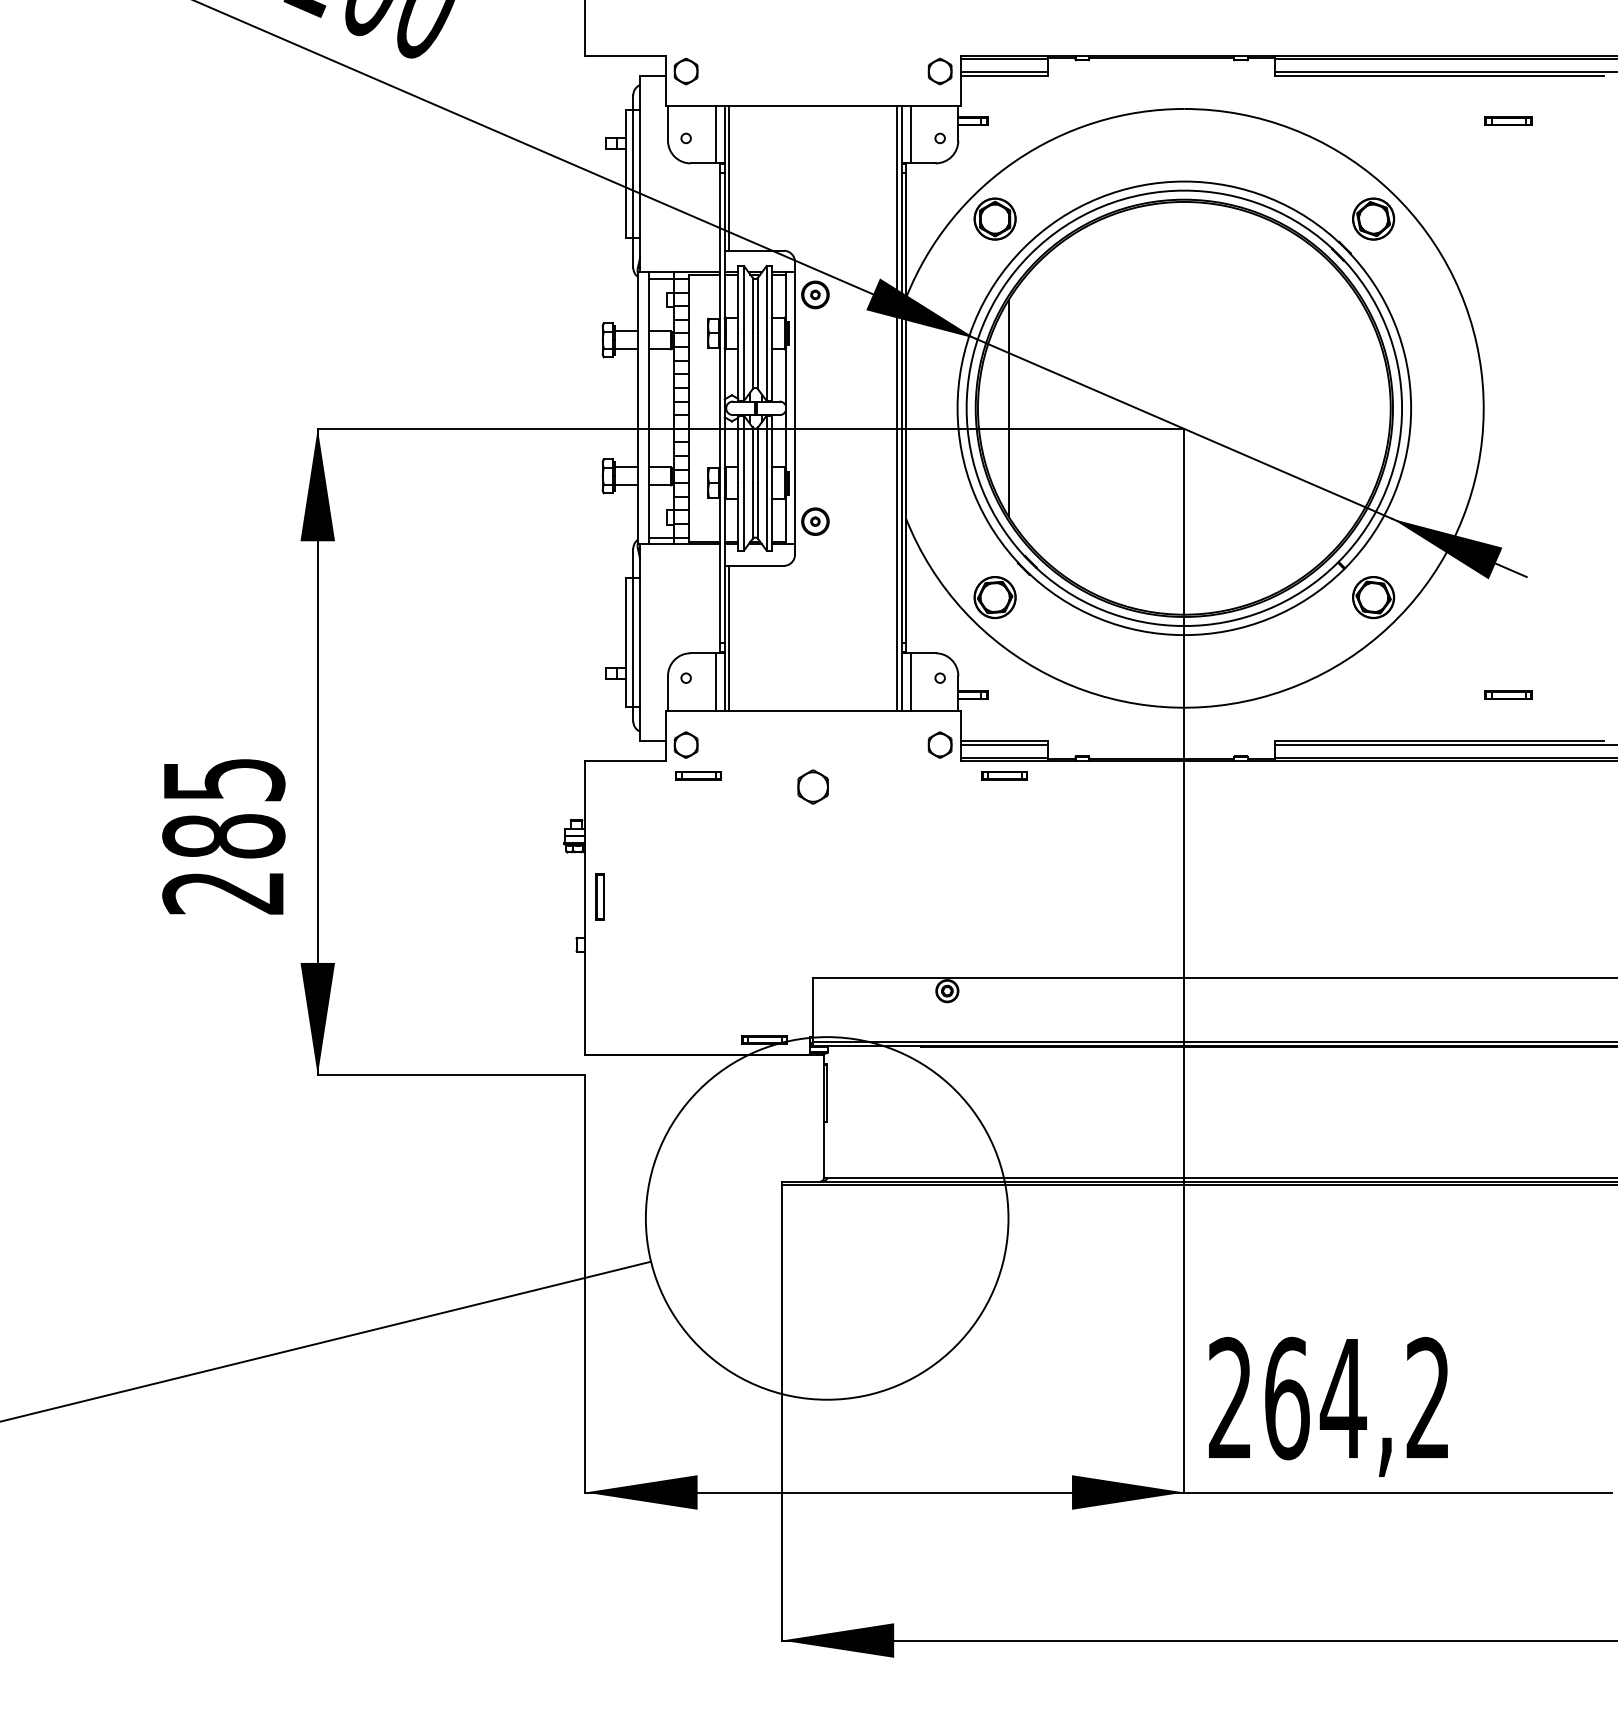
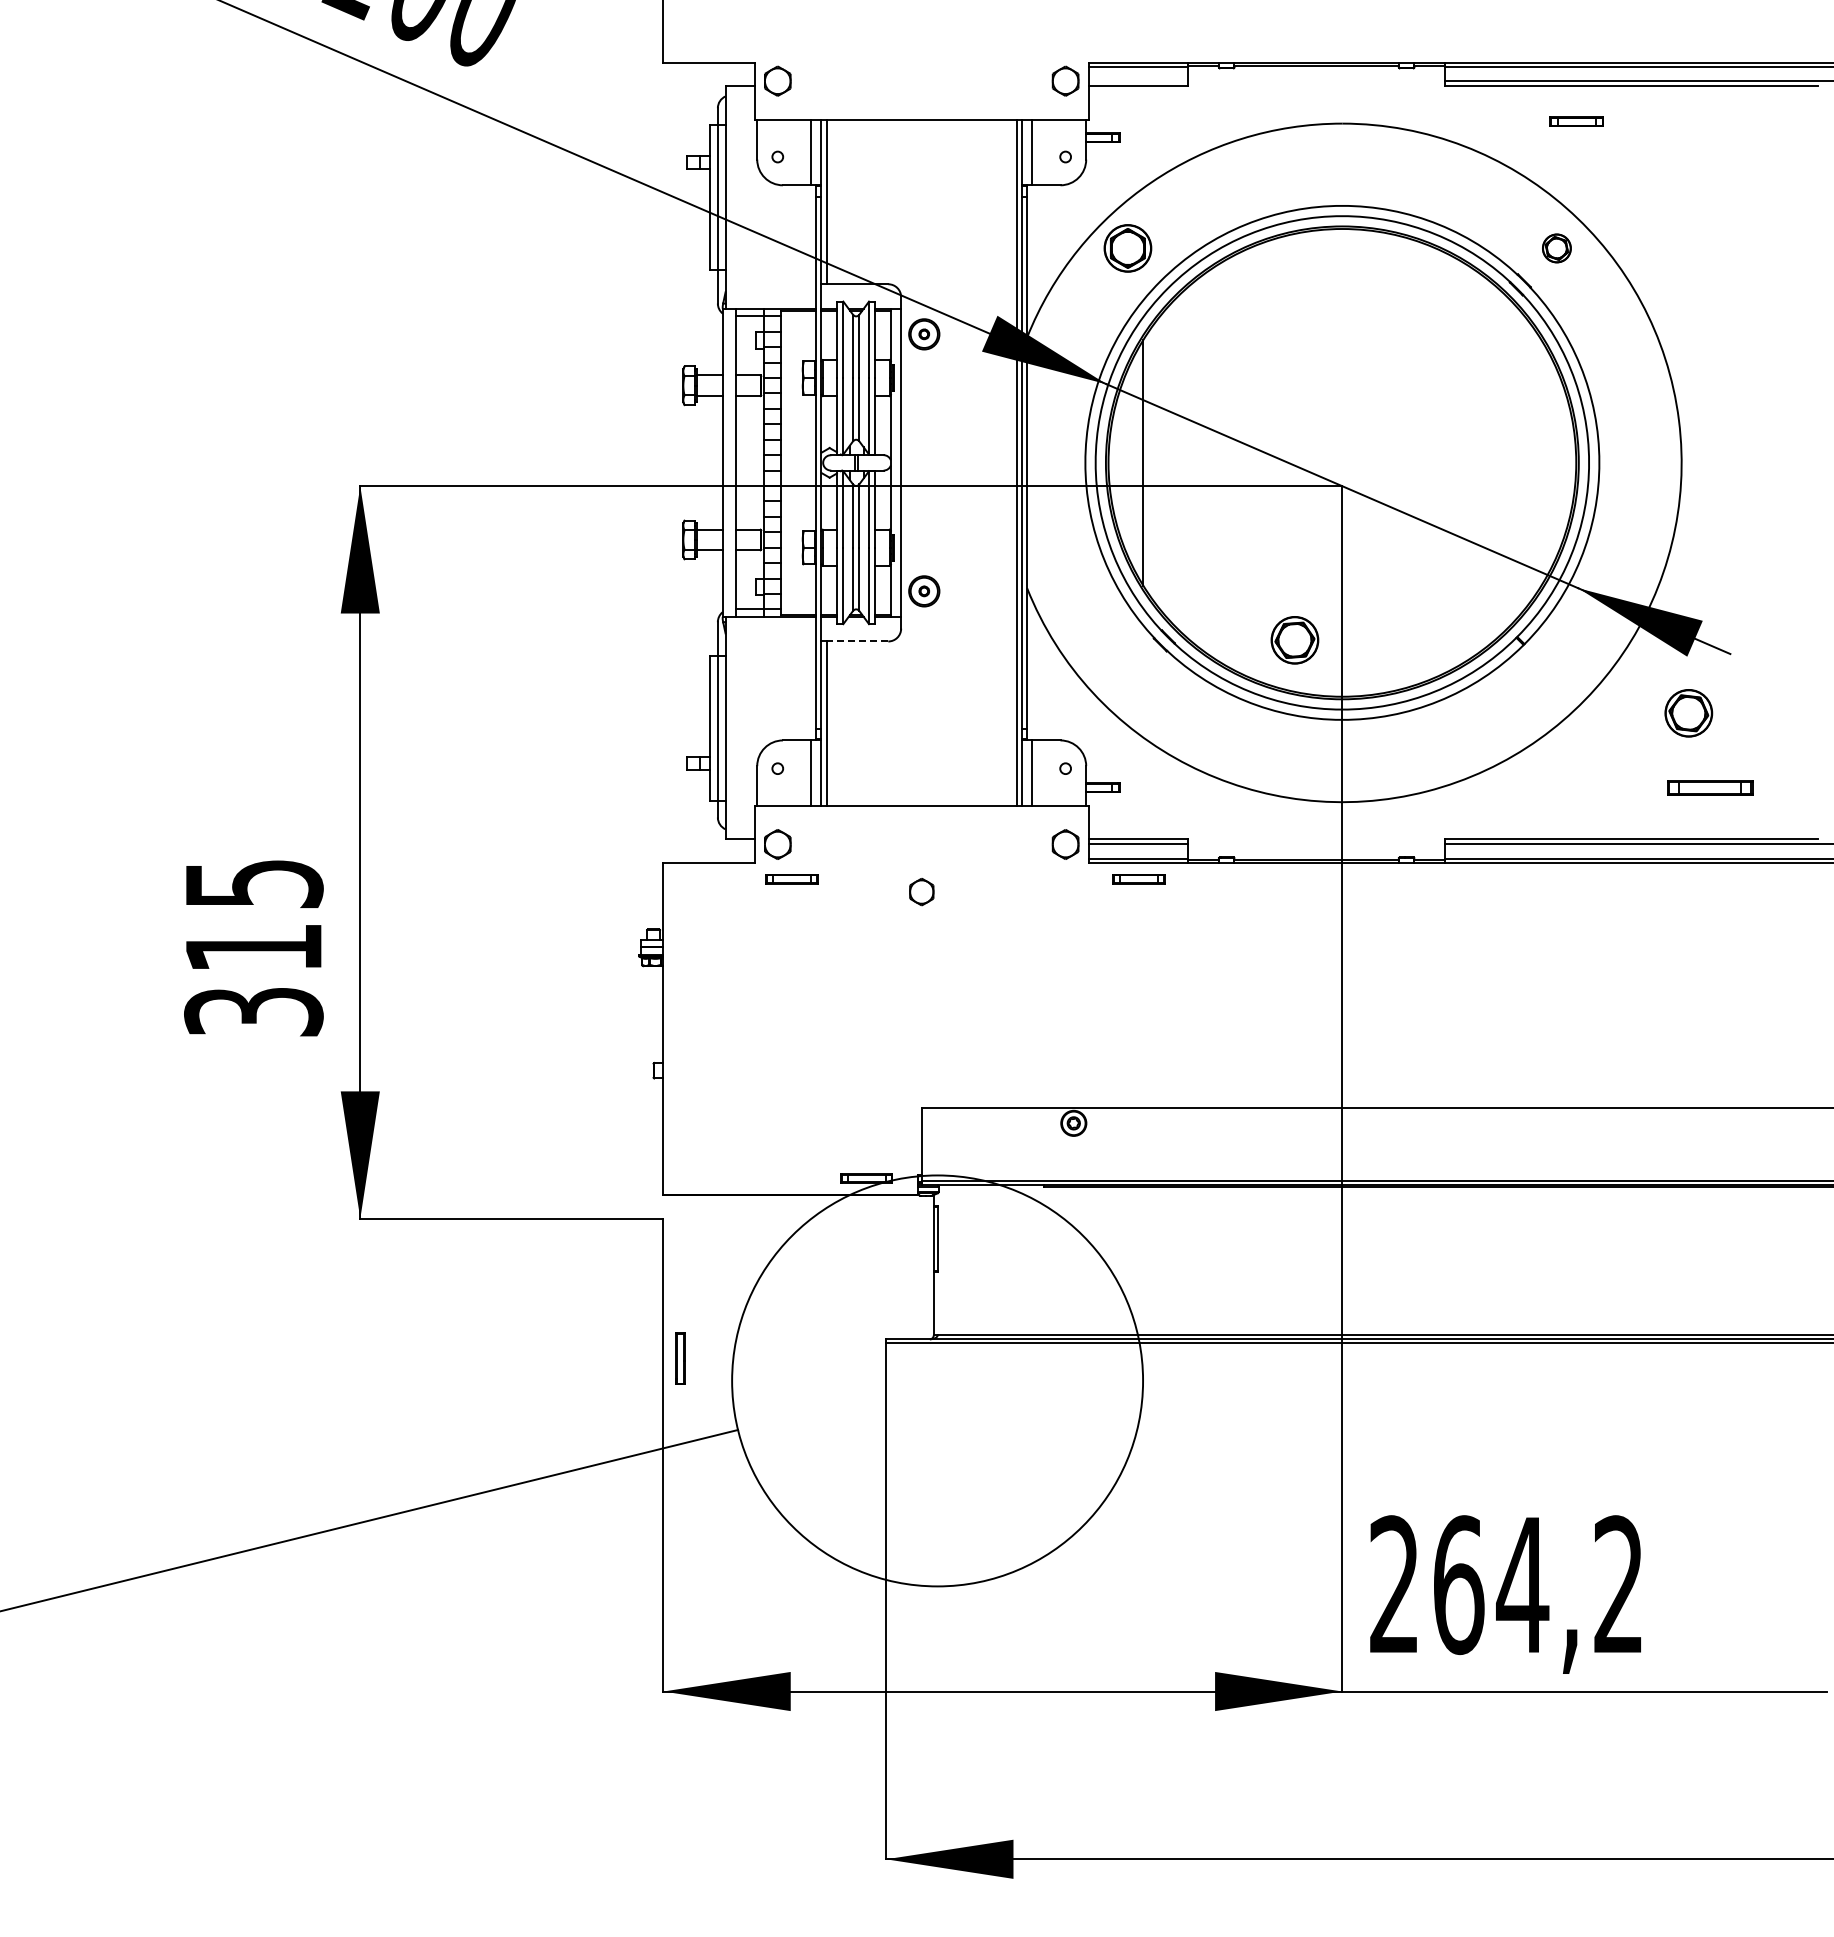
line: (1004, 71) -> (1138, 81), removed
part: (1508, 121) -> (1576, 121), moved
part: (1373, 219) -> (1556, 248), size x0.6
line: (756, 565) -> (857, 641), solid -> dashed
part: (994, 597) -> (1294, 640), moved
part: (1373, 597) -> (1688, 713), moved
part: (1508, 694) -> (1709, 787), size x1.6
part: (812, 786) -> (921, 891), size x0.7
text: (223, 864) -> (253, 979), 285 -> 315
part: (600, 896) -> (680, 1358), moved

